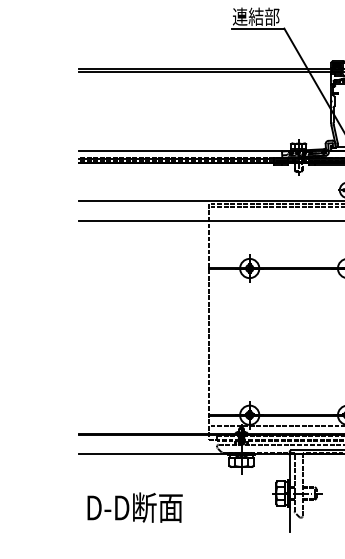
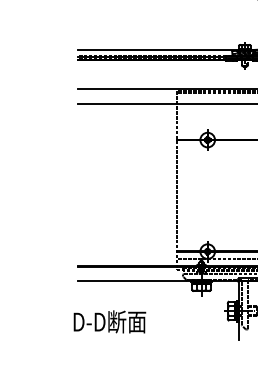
text: (134, 507) -> (109, 321), moved

